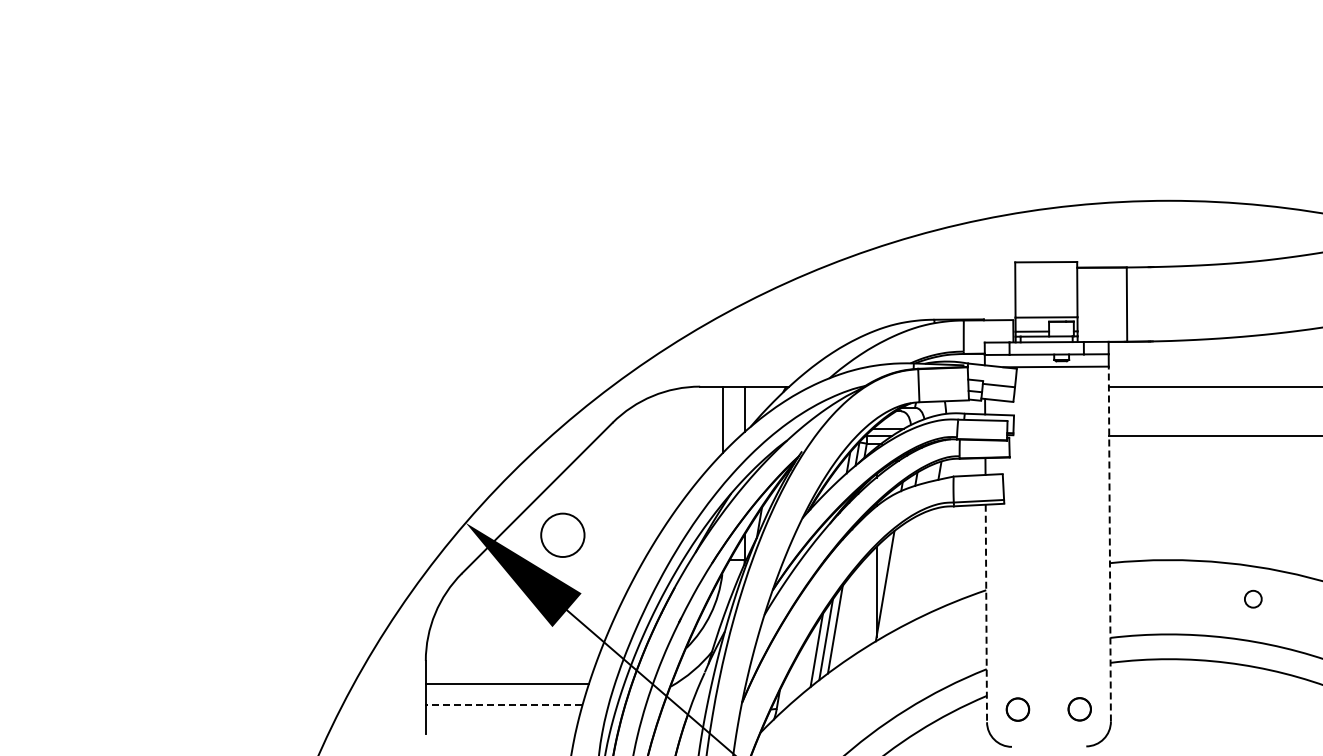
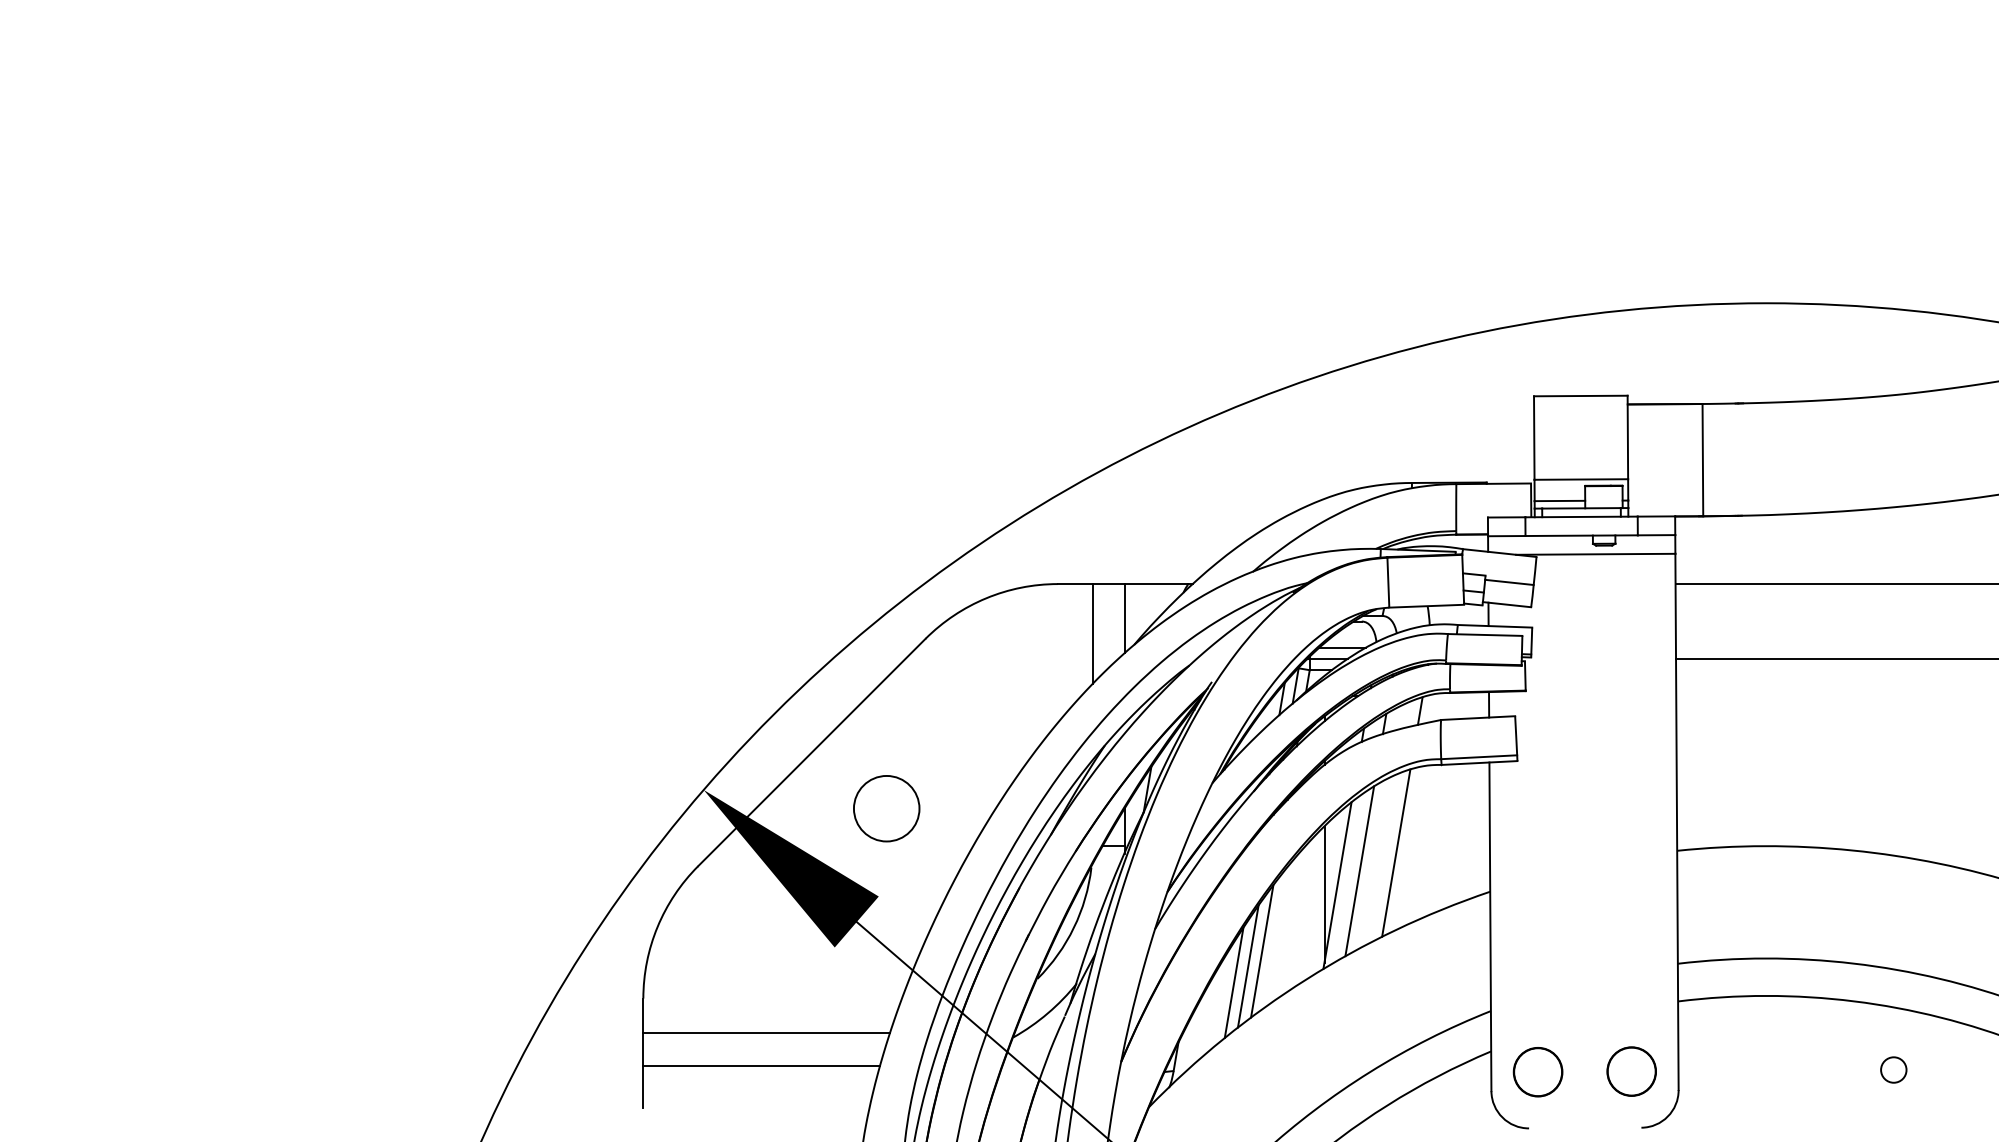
circle: (562, 534) -> (886, 807), moved
line: (1109, 543) -> (1676, 821), dashed -> solid
line: (923, 564) -> (1395, 852), added
line: (899, 576) -> (1359, 870), added
circle: (1253, 598) -> (1894, 1068), moved
line: (986, 613) -> (1490, 926), dashed -> solid
line: (503, 705) -> (760, 1065), dashed -> solid
circle: (1017, 709) -> (1537, 1071), size x1.43
circle: (1079, 709) -> (1631, 1071), size x1.43

